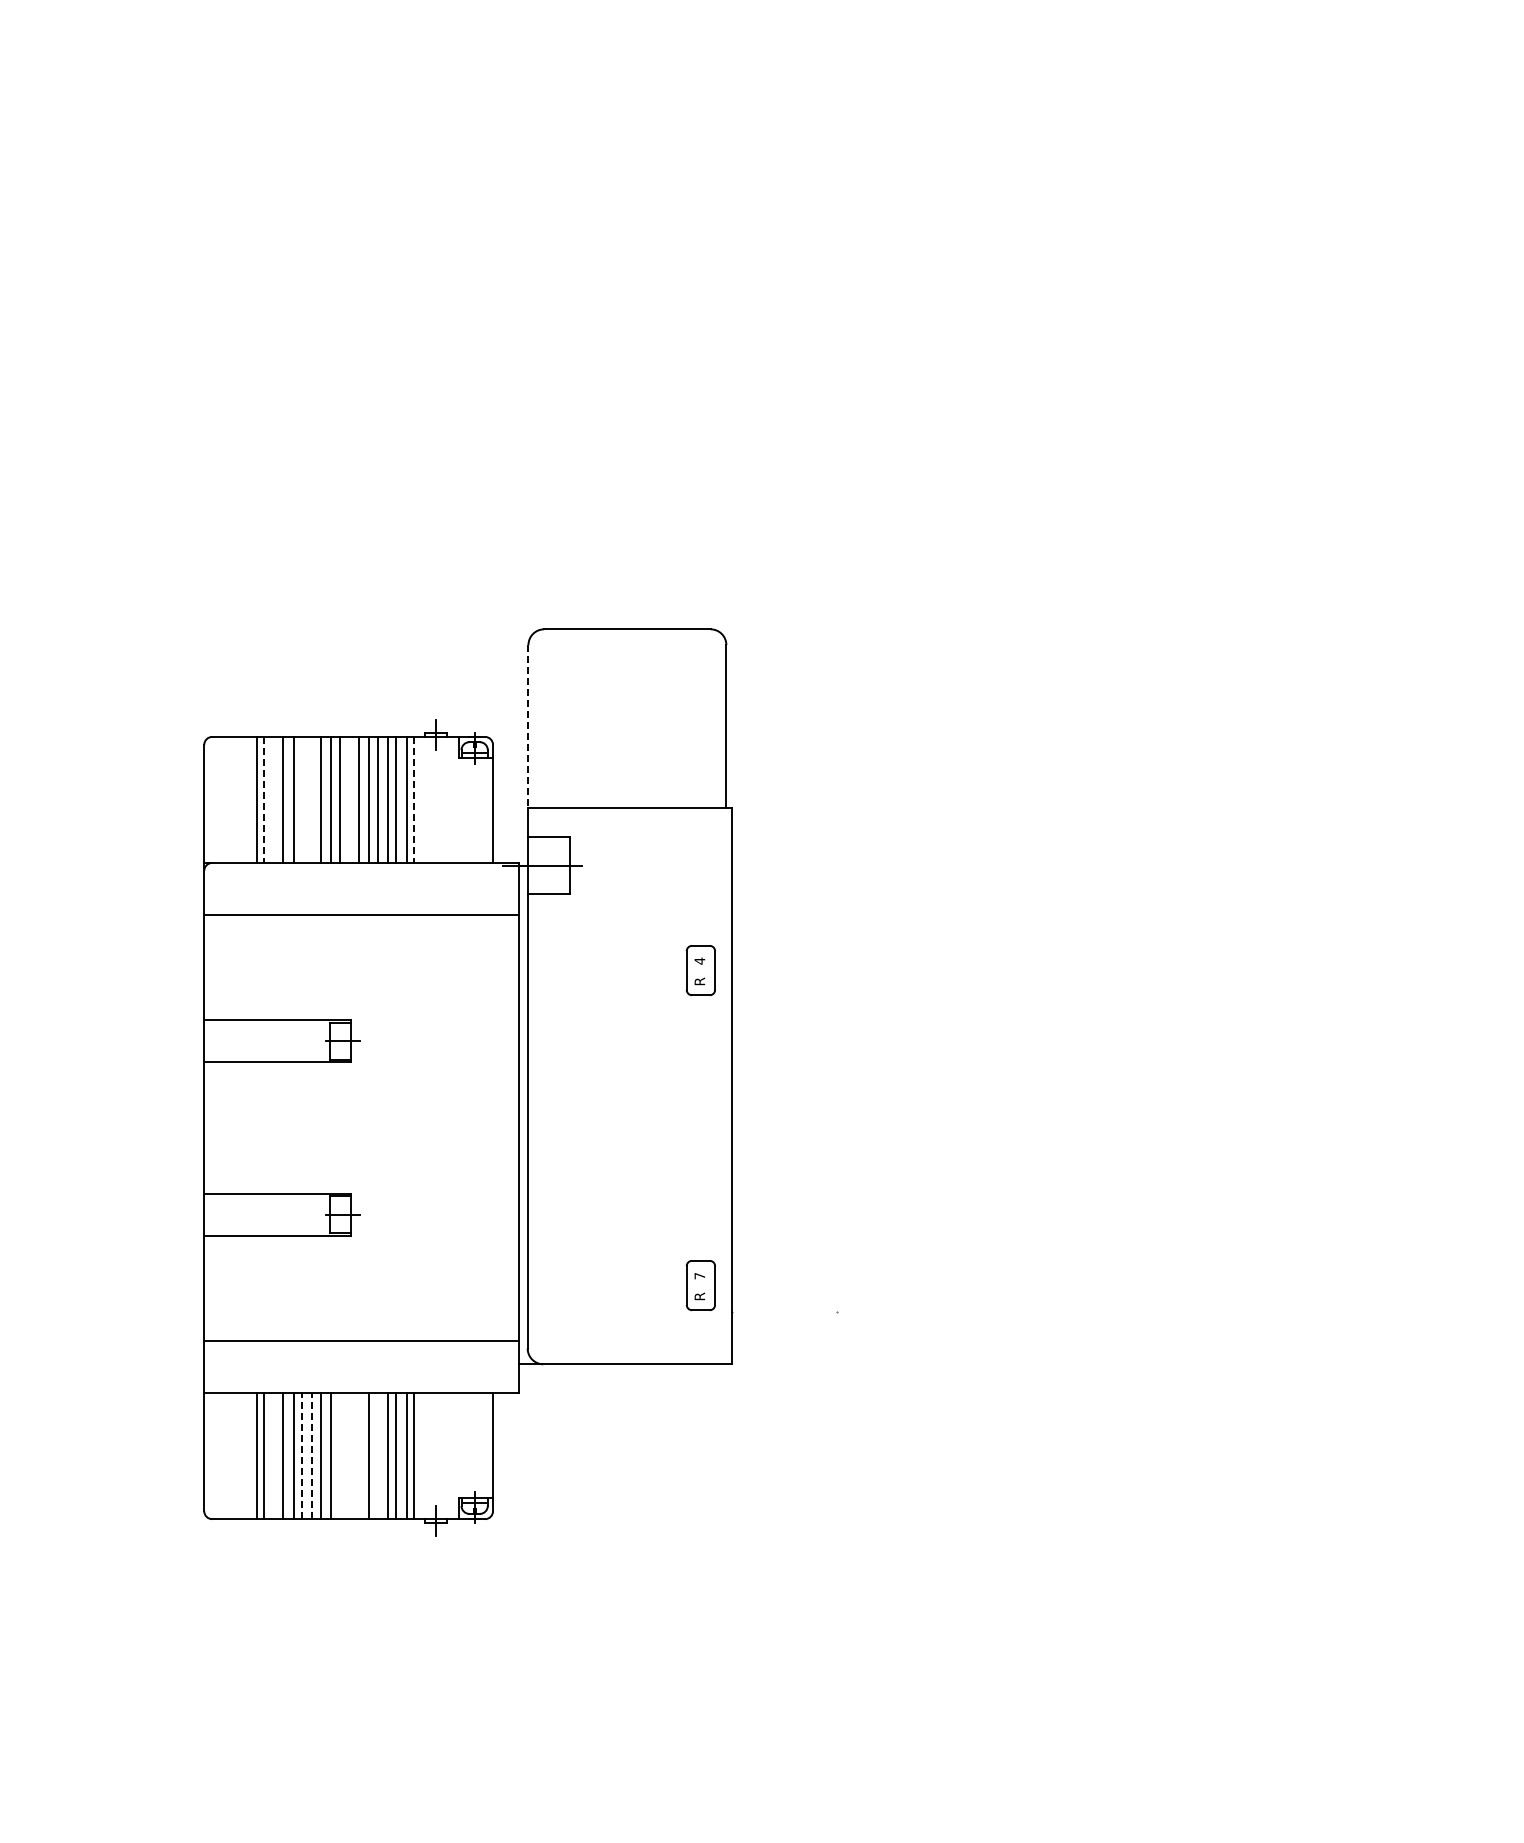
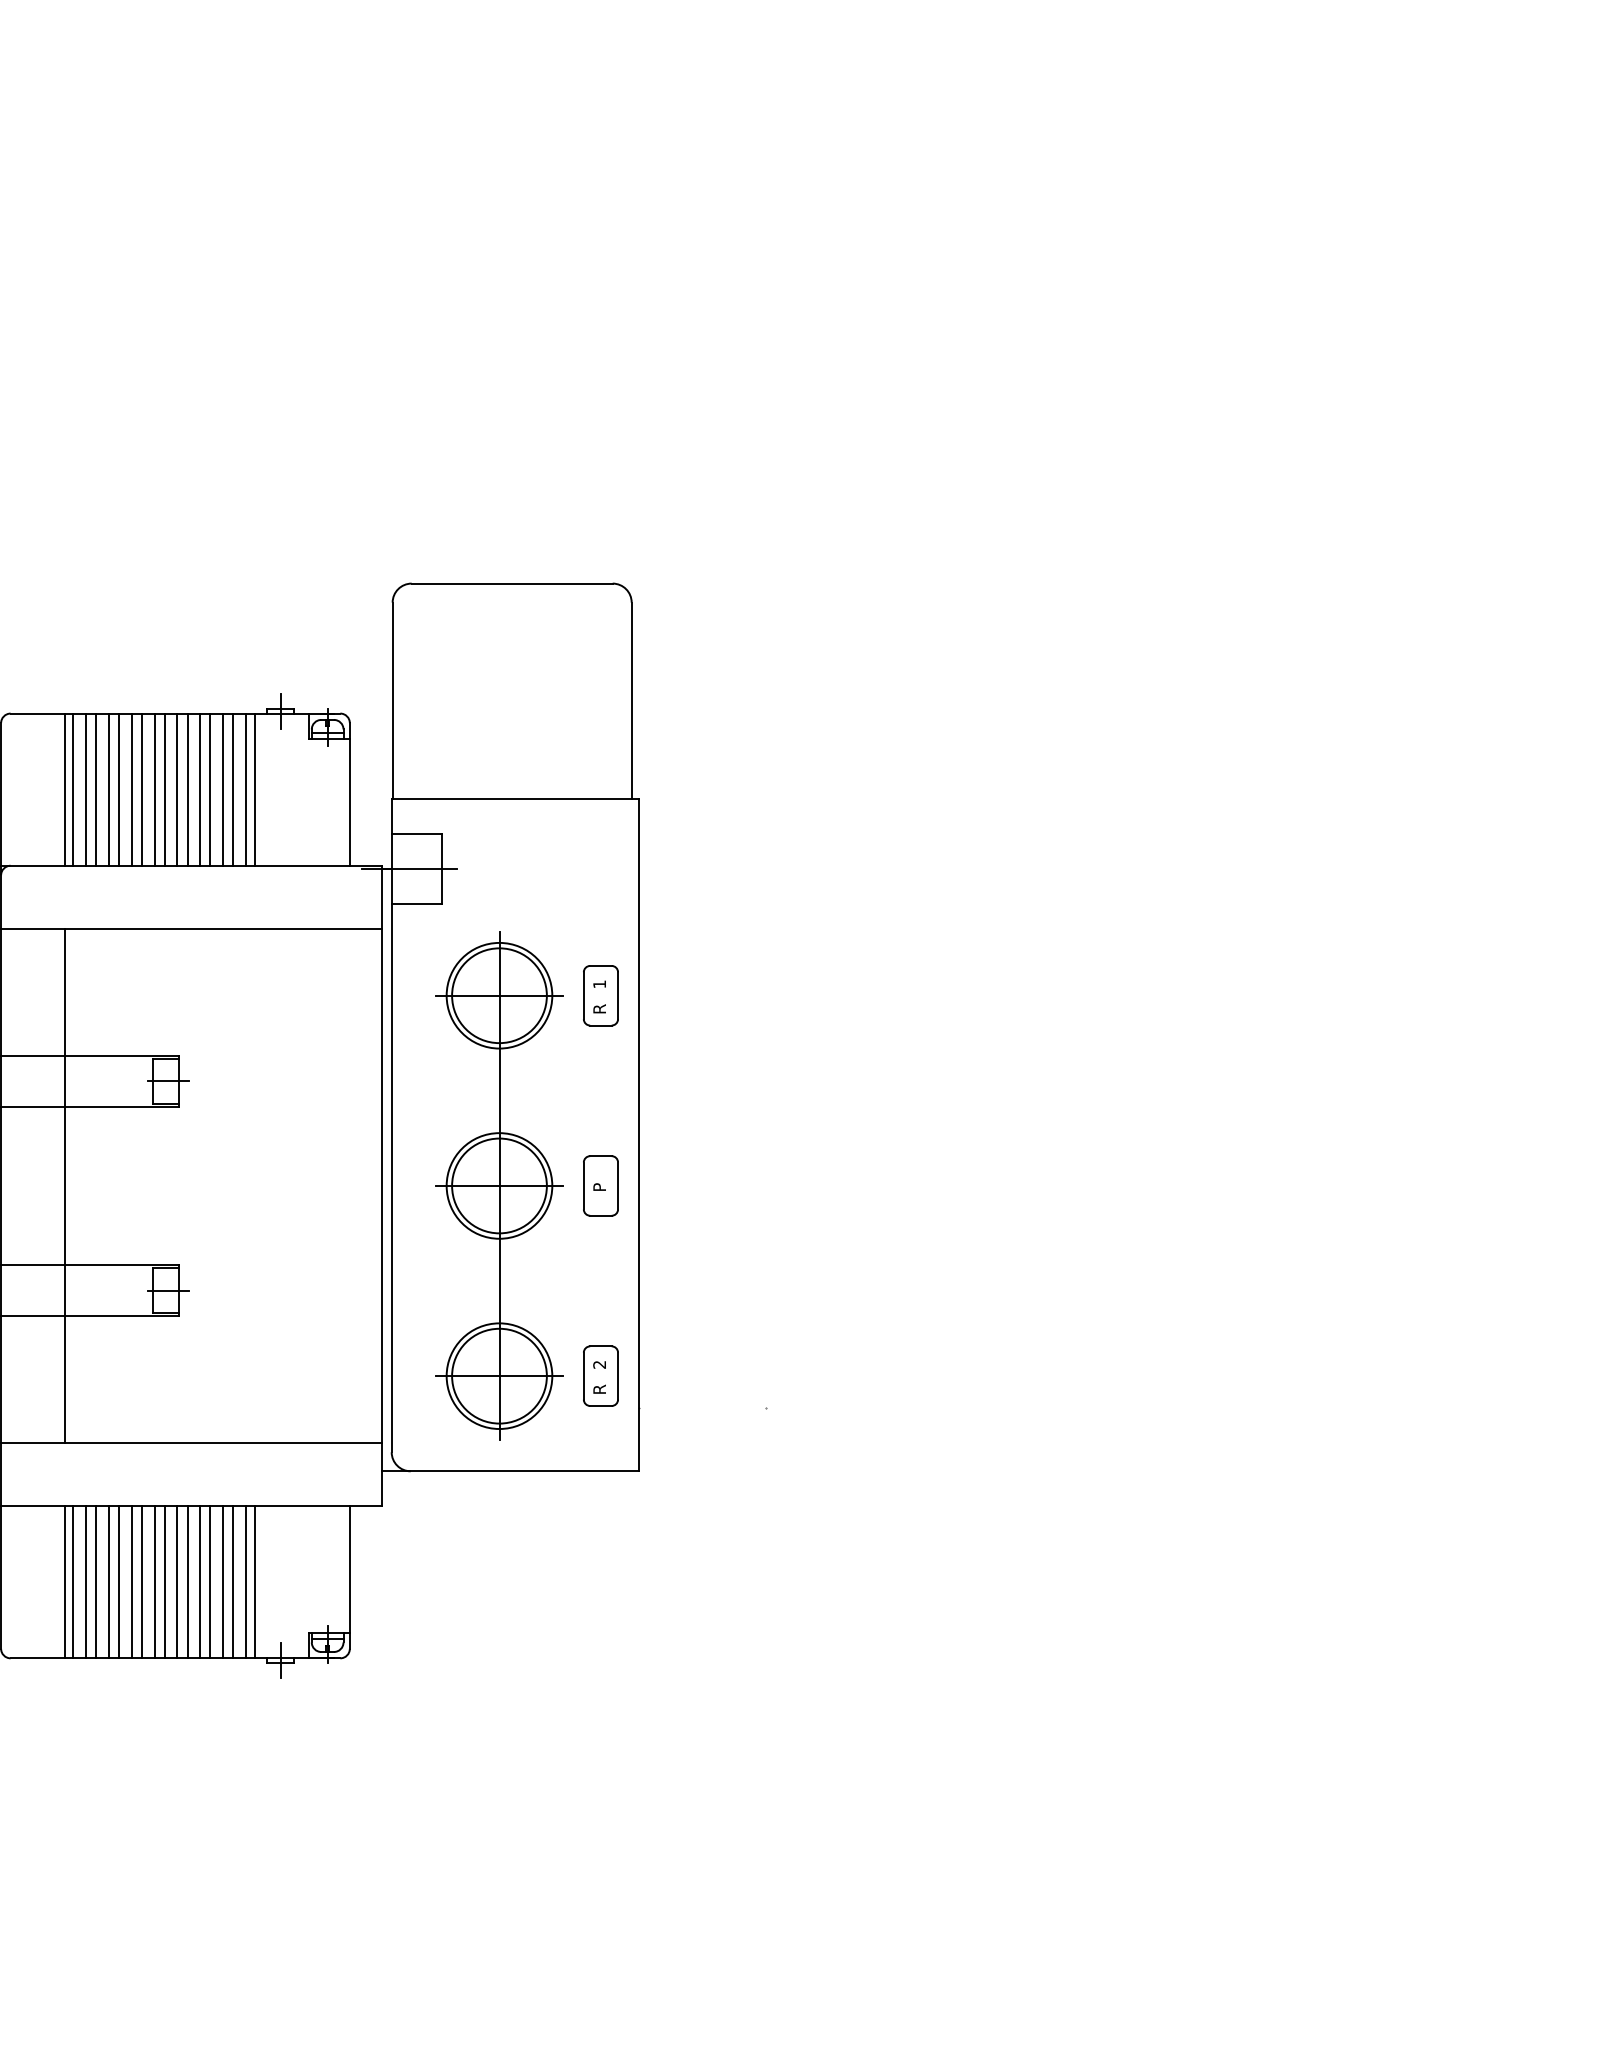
line: (528, 726) -> (392, 700), dashed -> solid
line: (264, 799) -> (73, 789), dashed -> solid
line: (274, 799) -> (85, 789), added
line: (301, 799) -> (118, 789), added
line: (312, 799) -> (131, 789), added
line: (350, 799) -> (177, 789), added
line: (414, 799) -> (255, 789), dashed -> solid
text: (699, 960) -> (599, 983), 4 -> 1
line: (256, 1127) -> (64, 1185), added
part: (616, 1127) -> (498, 1185), added
part: (700, 1127) -> (600, 1185), added
text: (699, 1276) -> (599, 1365), 7 -> 2
line: (274, 1456) -> (85, 1582), added
line: (301, 1456) -> (118, 1582), dashed -> solid
line: (312, 1456) -> (131, 1582), dashed -> solid
line: (339, 1456) -> (164, 1582), added
line: (350, 1456) -> (177, 1582), added
line: (358, 1456) -> (187, 1582), added
line: (377, 1456) -> (210, 1582), added

